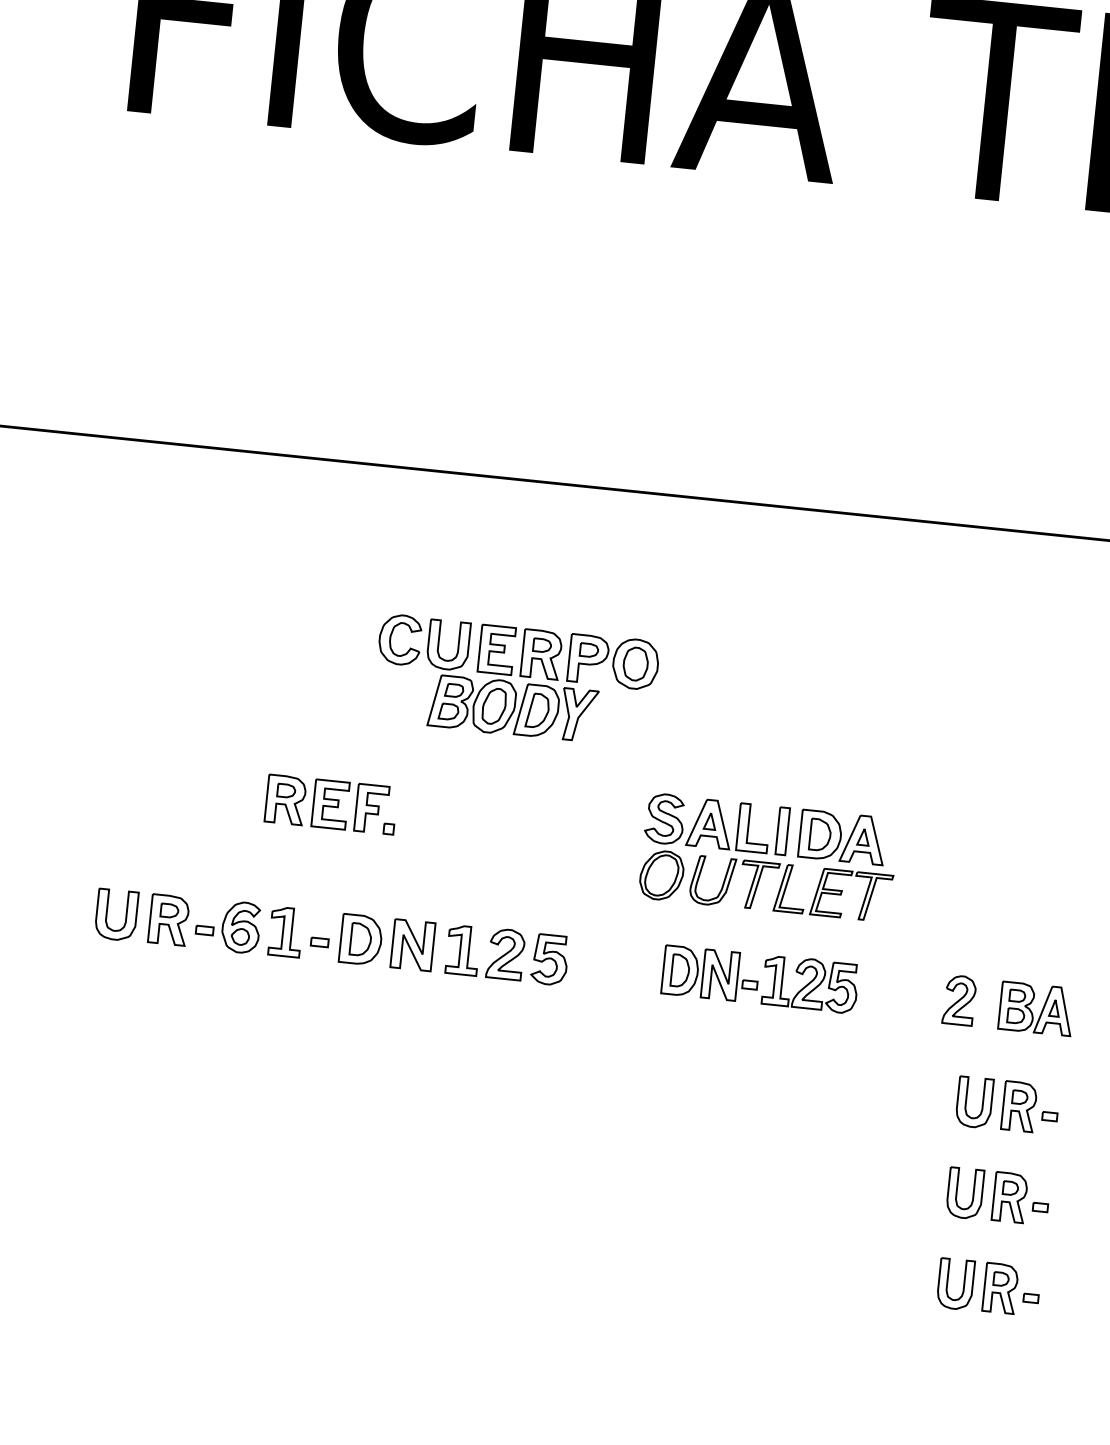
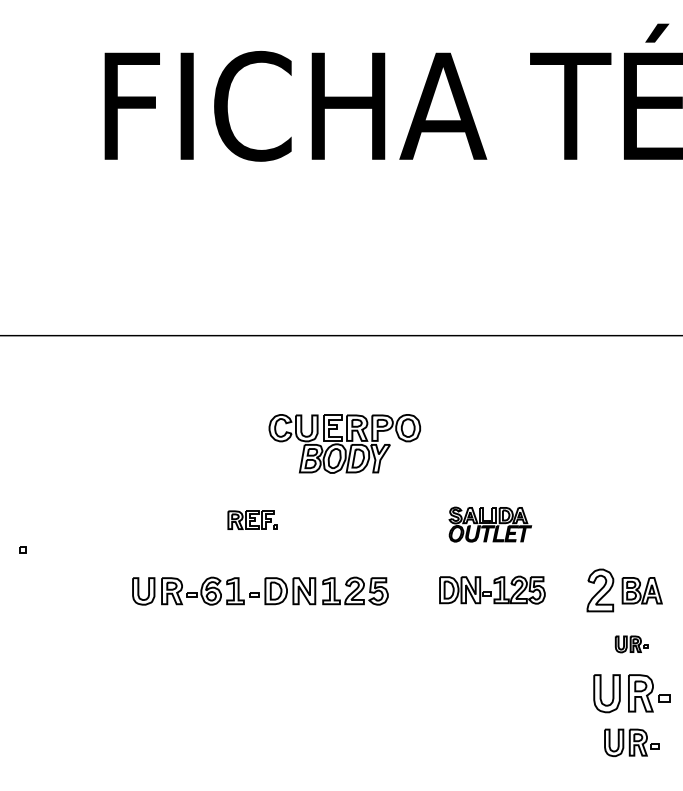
part: (330, 803) -> (252, 519), size x0.7
part: (769, 857) -> (490, 524), size x0.6
part: (959, 1000) -> (600, 590), size x1.6
part: (1006, 1105) -> (631, 644), size x0.6
part: (997, 1196) -> (631, 693), size x1.4

